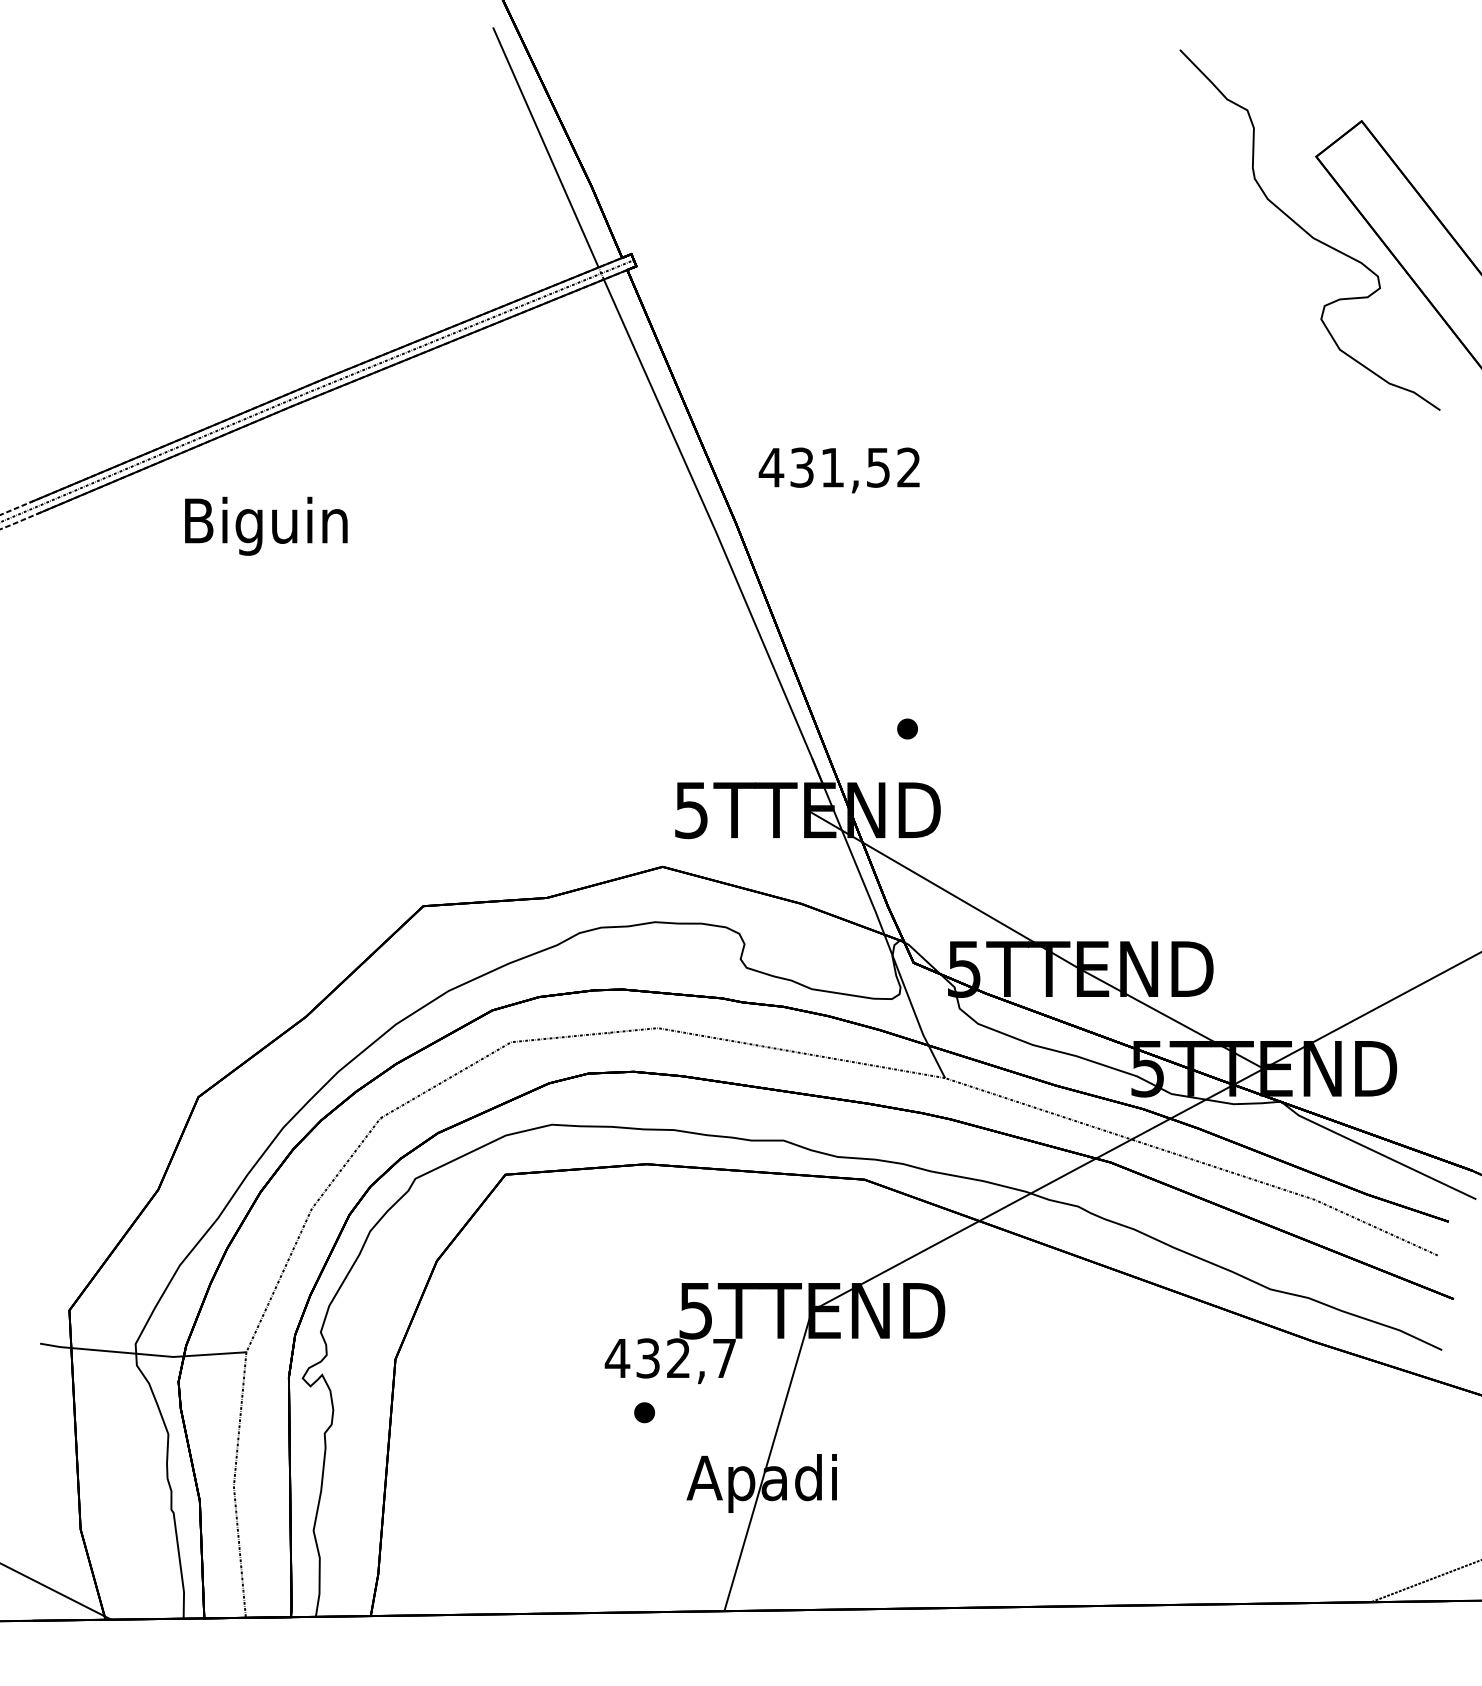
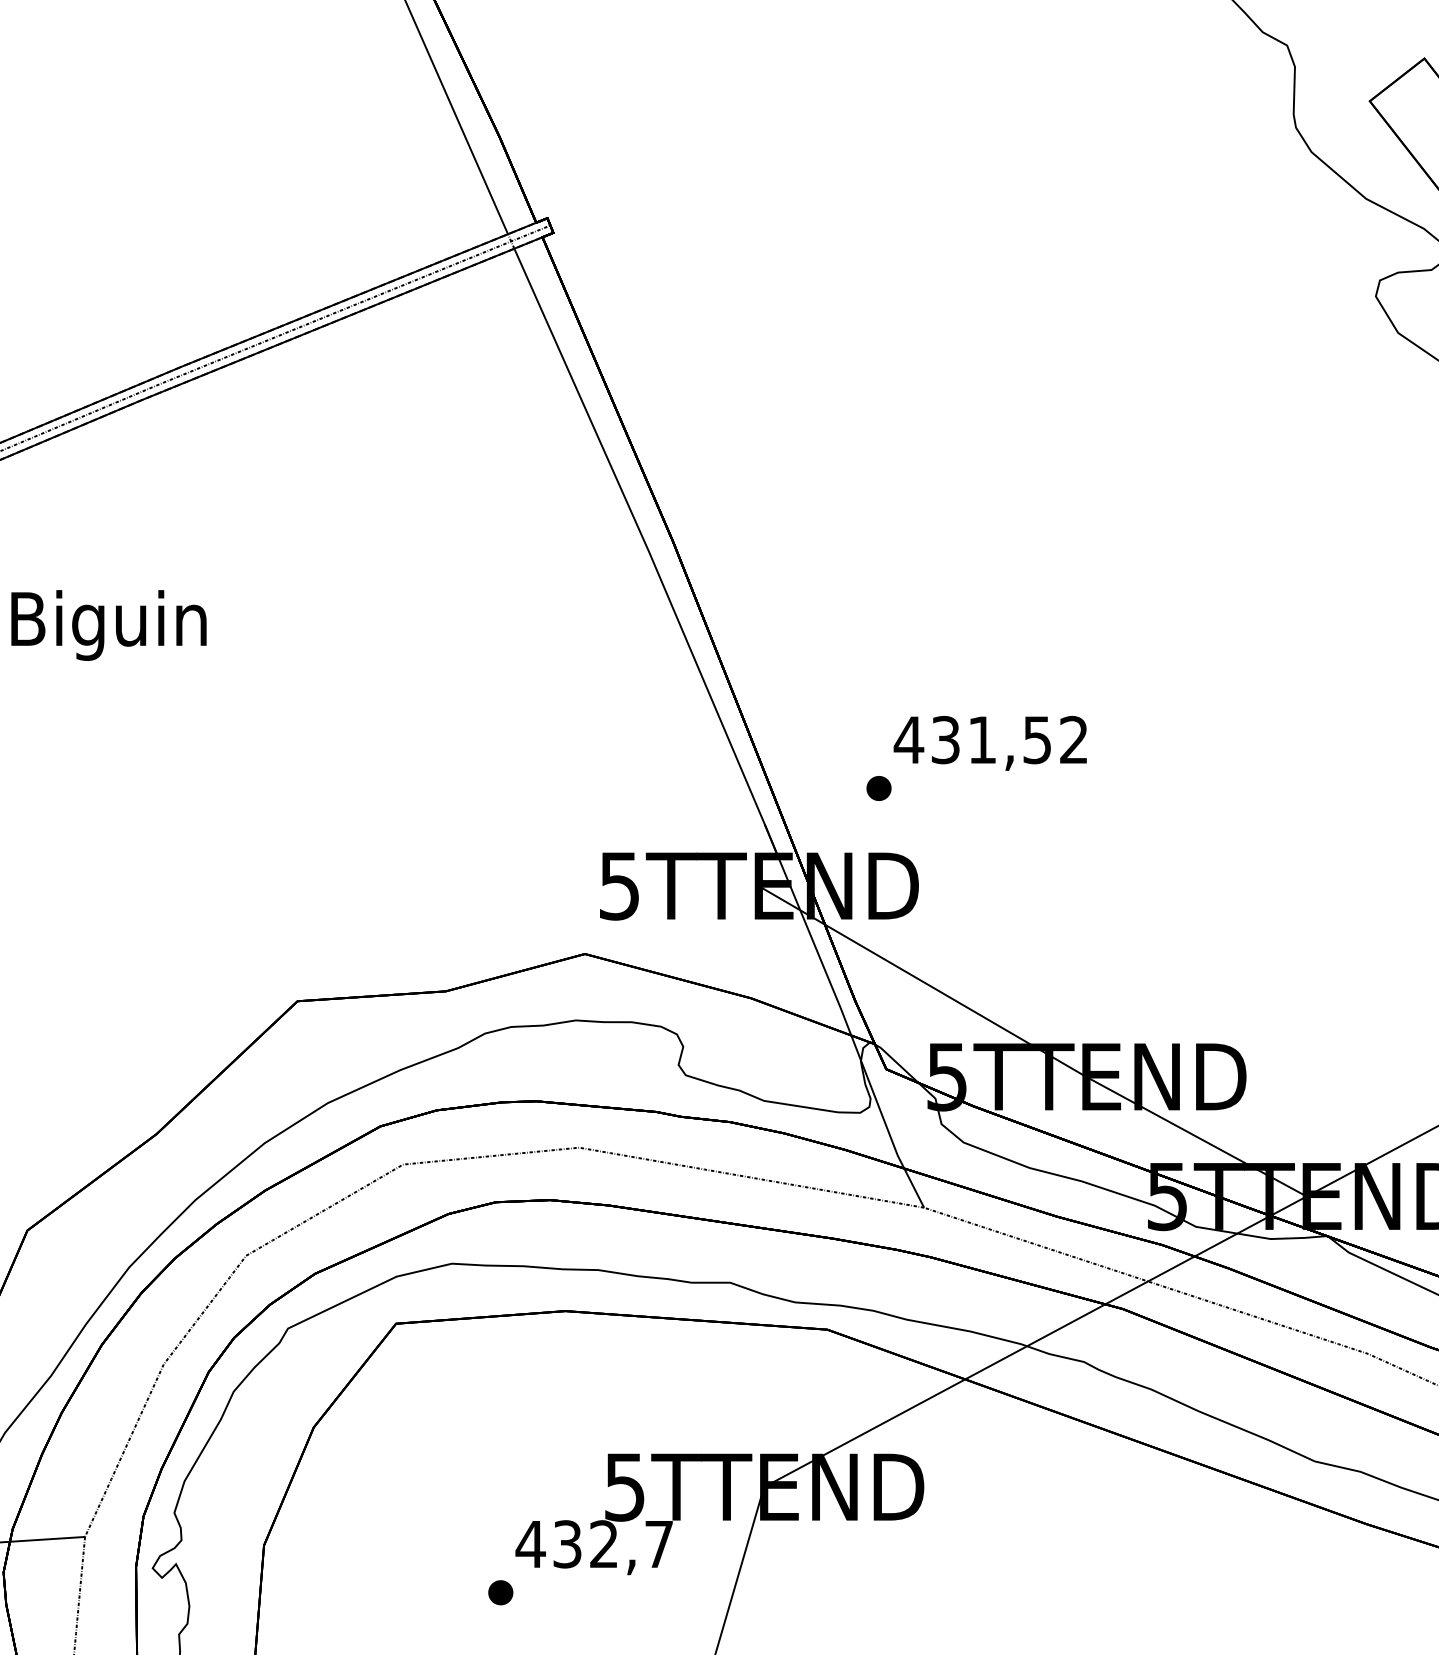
text: (838, 470) -> (989, 743), moved
text: (266, 525) -> (109, 624), moved
part: (644, 1412) -> (500, 1592), moved

